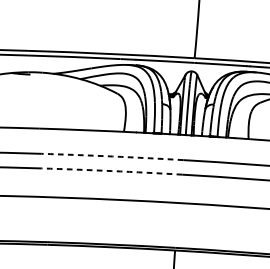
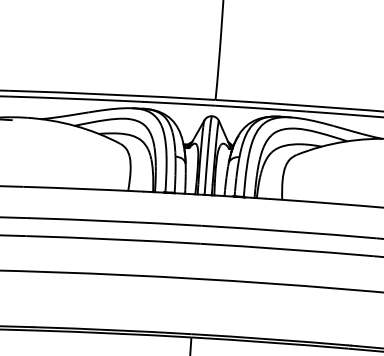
arc: (112, 156) -> (113, 221), dashed -> solid
arc: (112, 171) -> (113, 239), dashed -> solid

